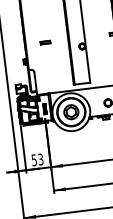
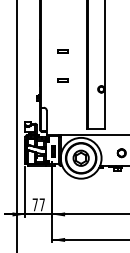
part: (42, 15) -> (62, 51), added
text: (37, 159) -> (38, 204), 53 -> 77

